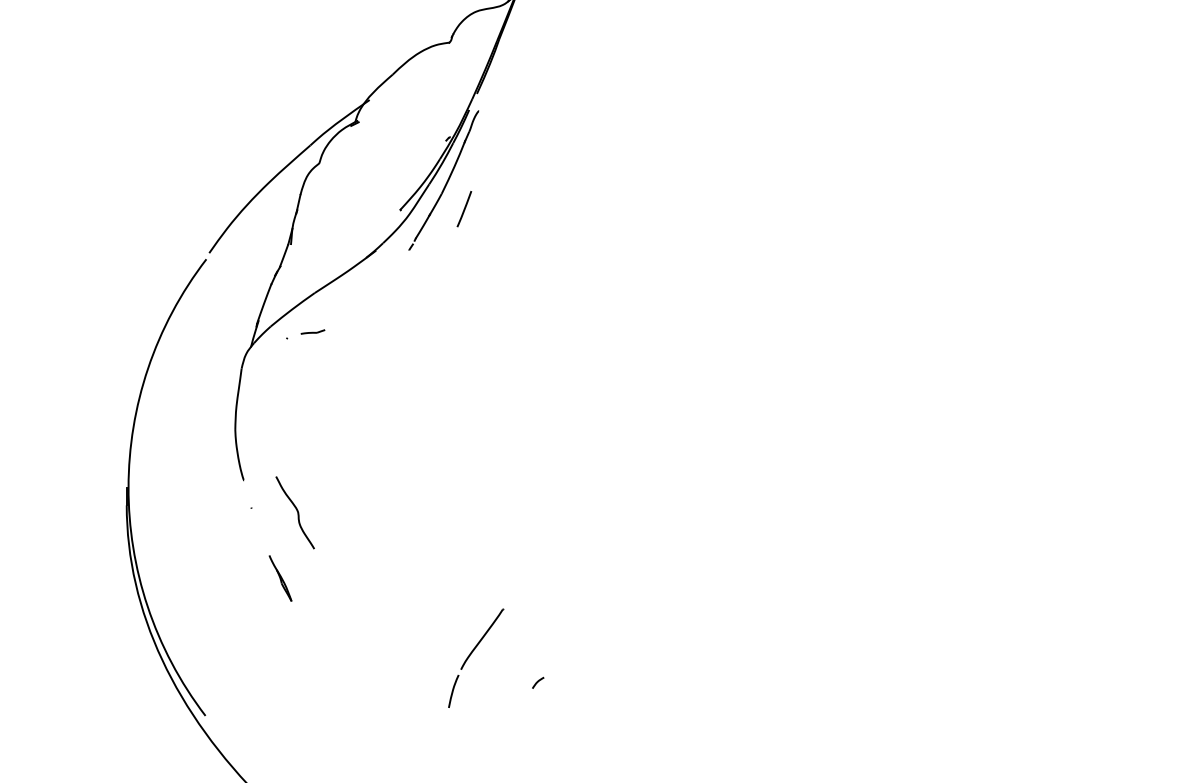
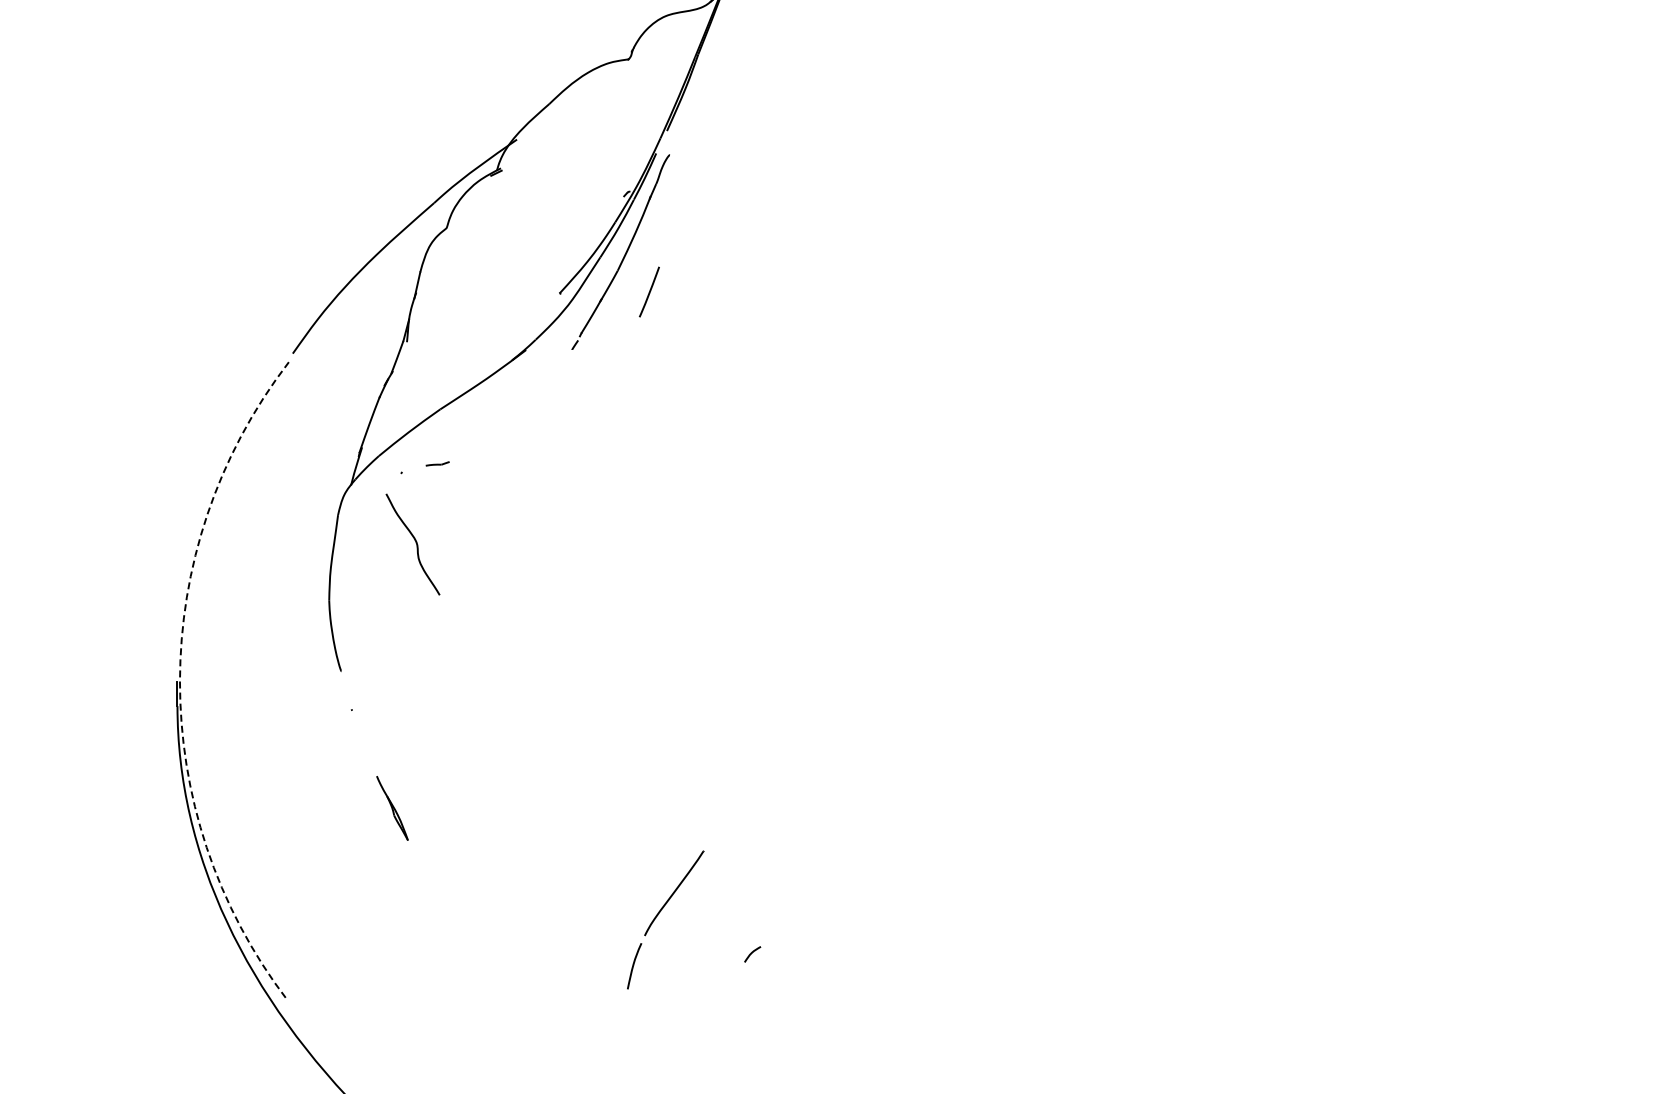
part: (312, 331) -> (437, 463), size x0.7
arc: (128, 487) -> (179, 681), solid -> dashed
curve: (297, 512) -> (415, 543), moved

